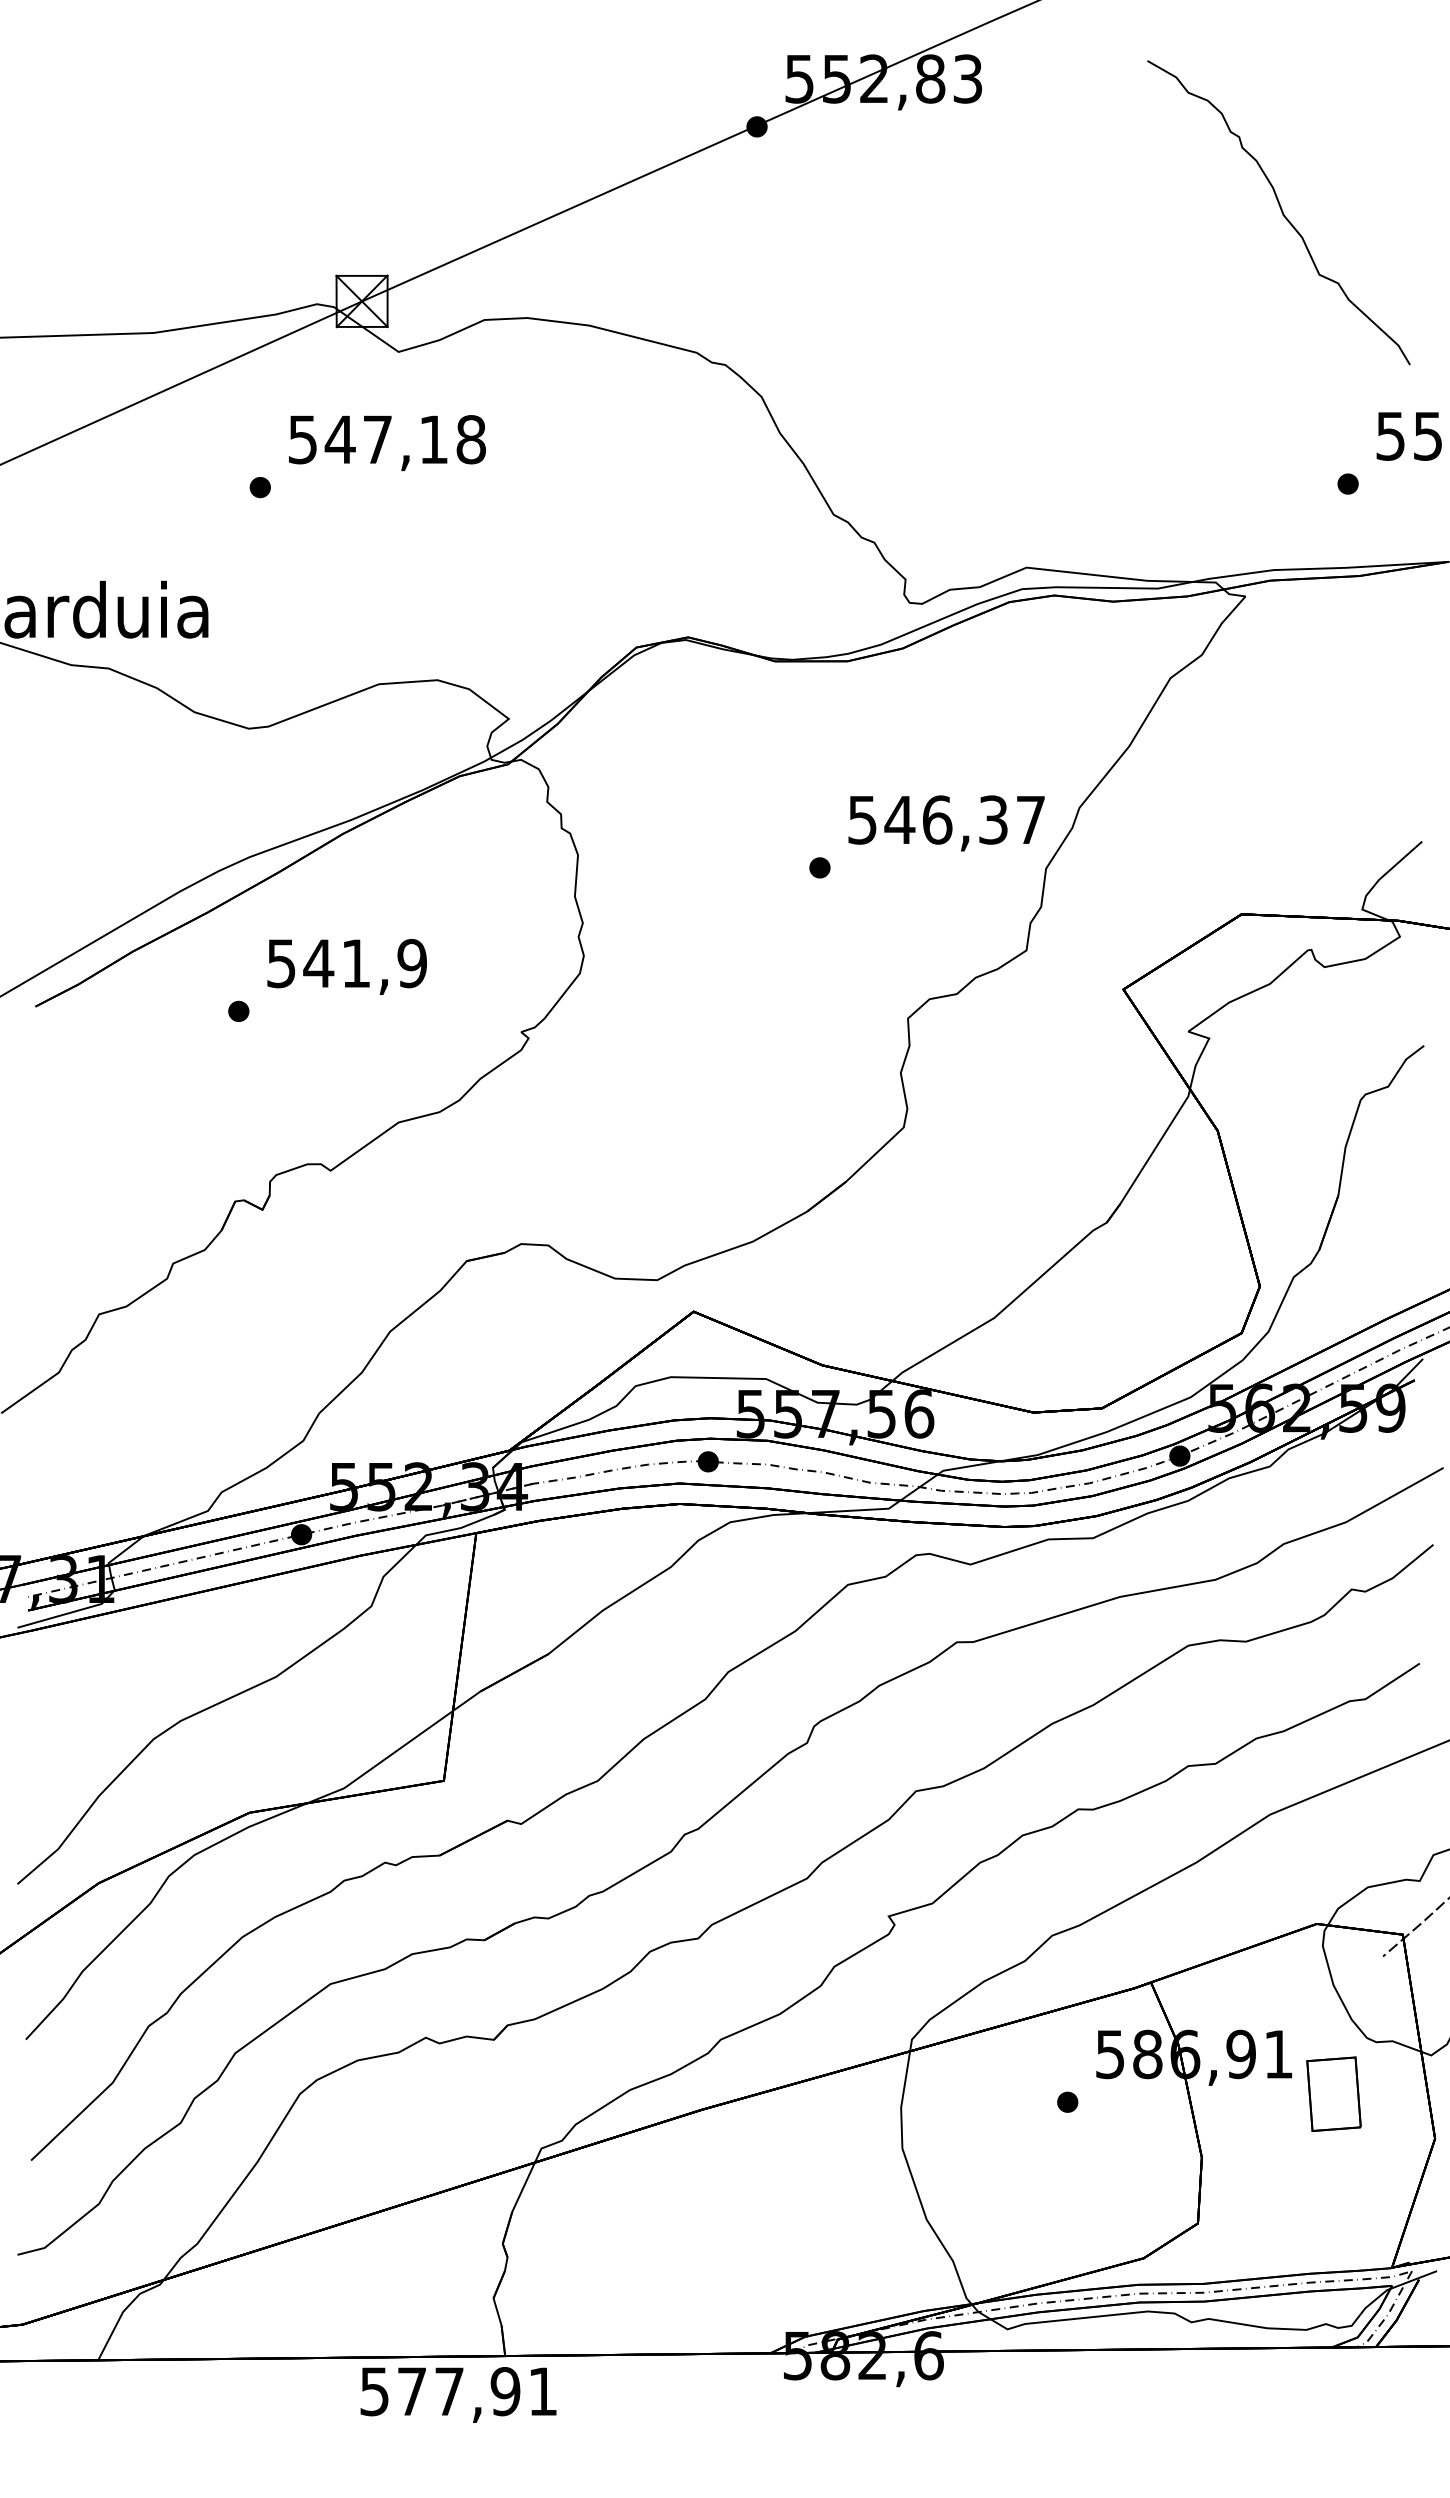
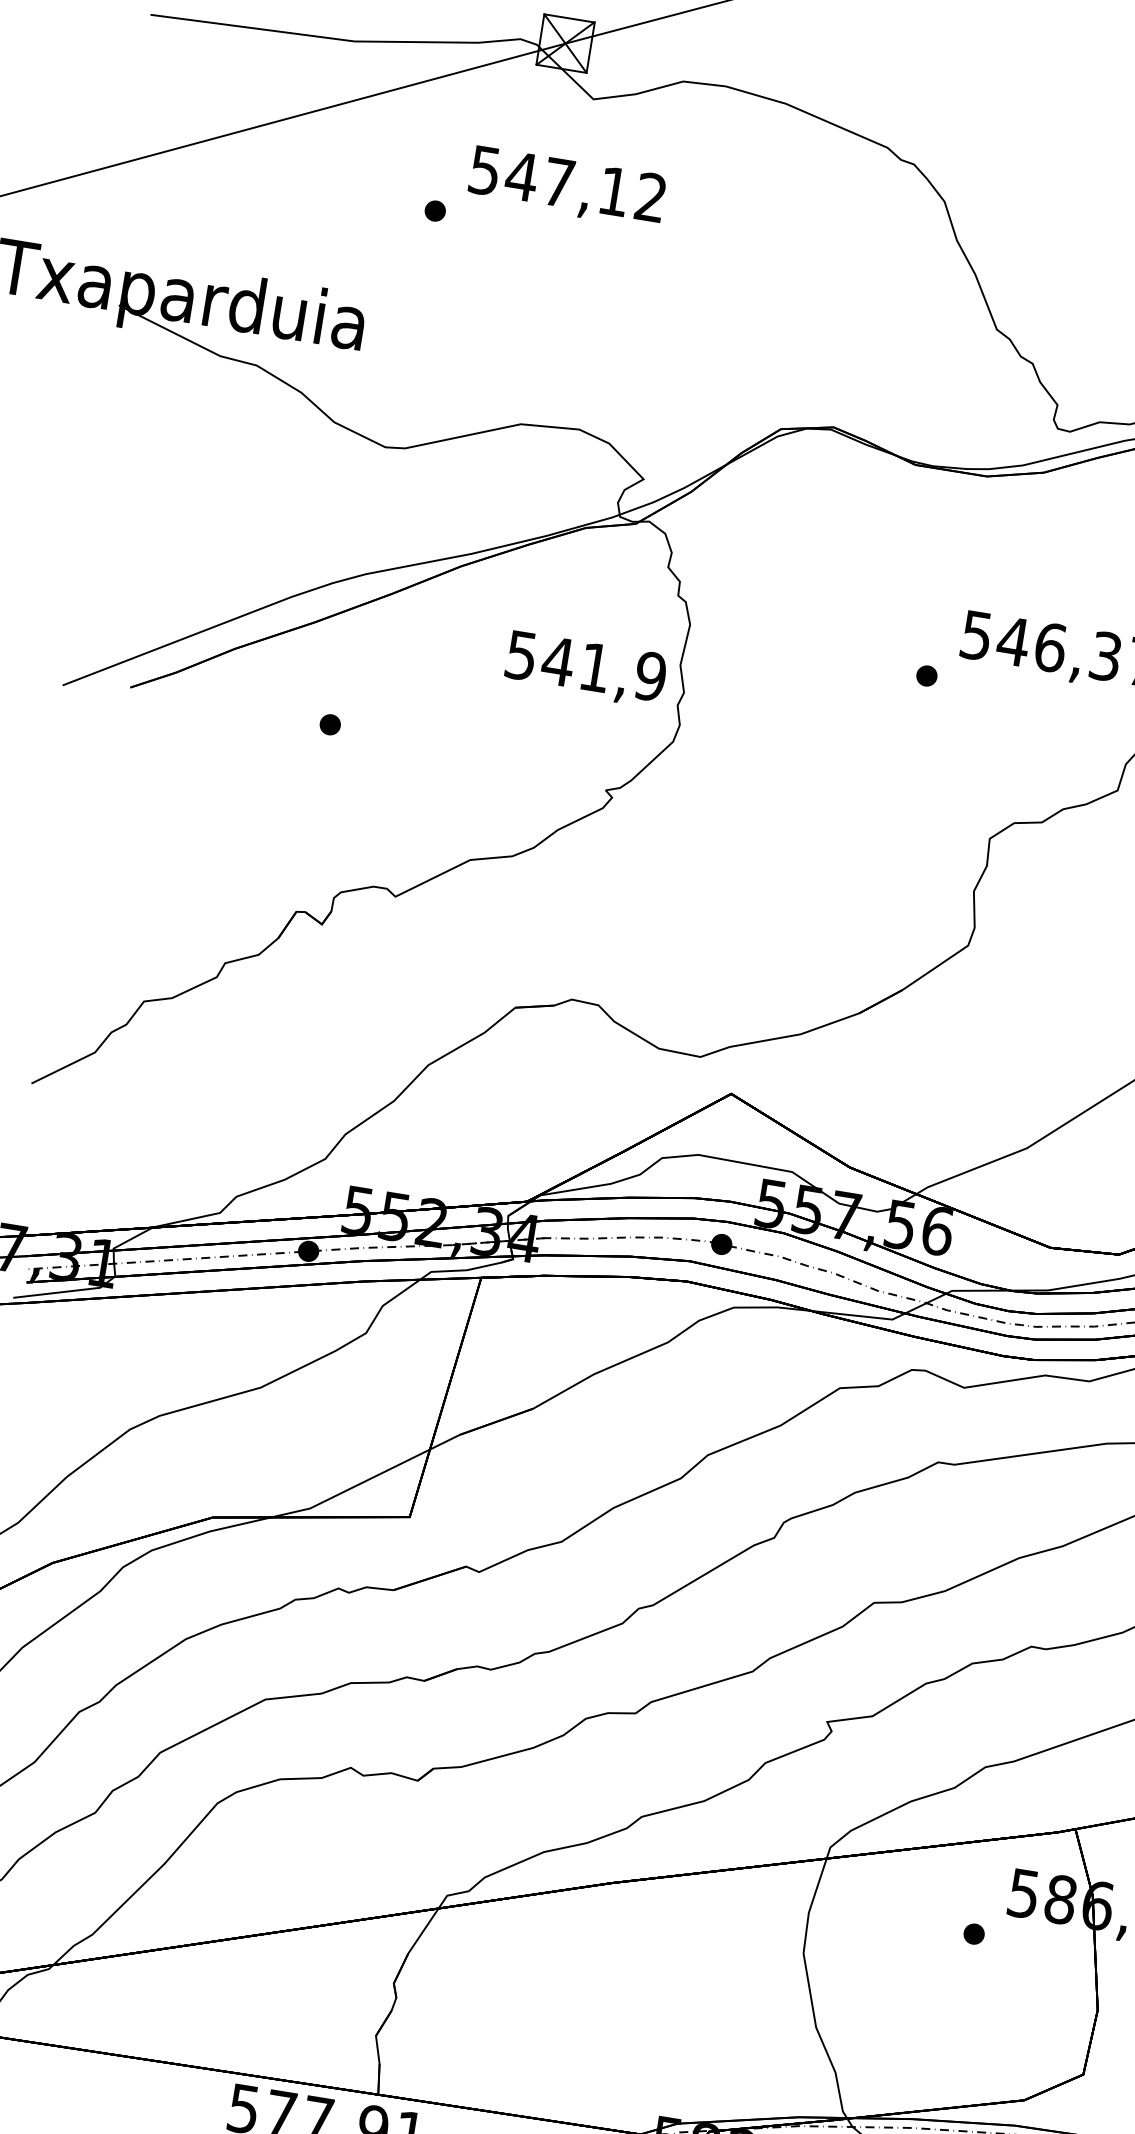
text: (471, 439) -> (651, 197), 547,18 -> 547,12
text: (346, 966) -> (585, 668), moved

